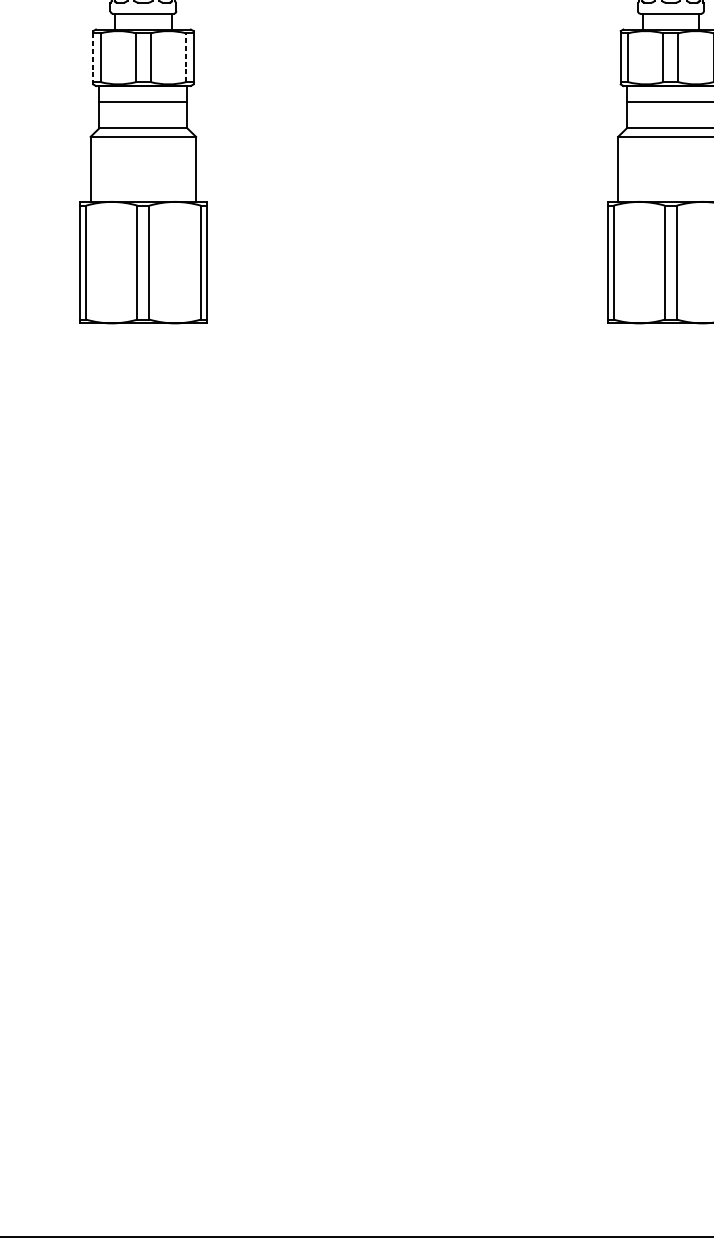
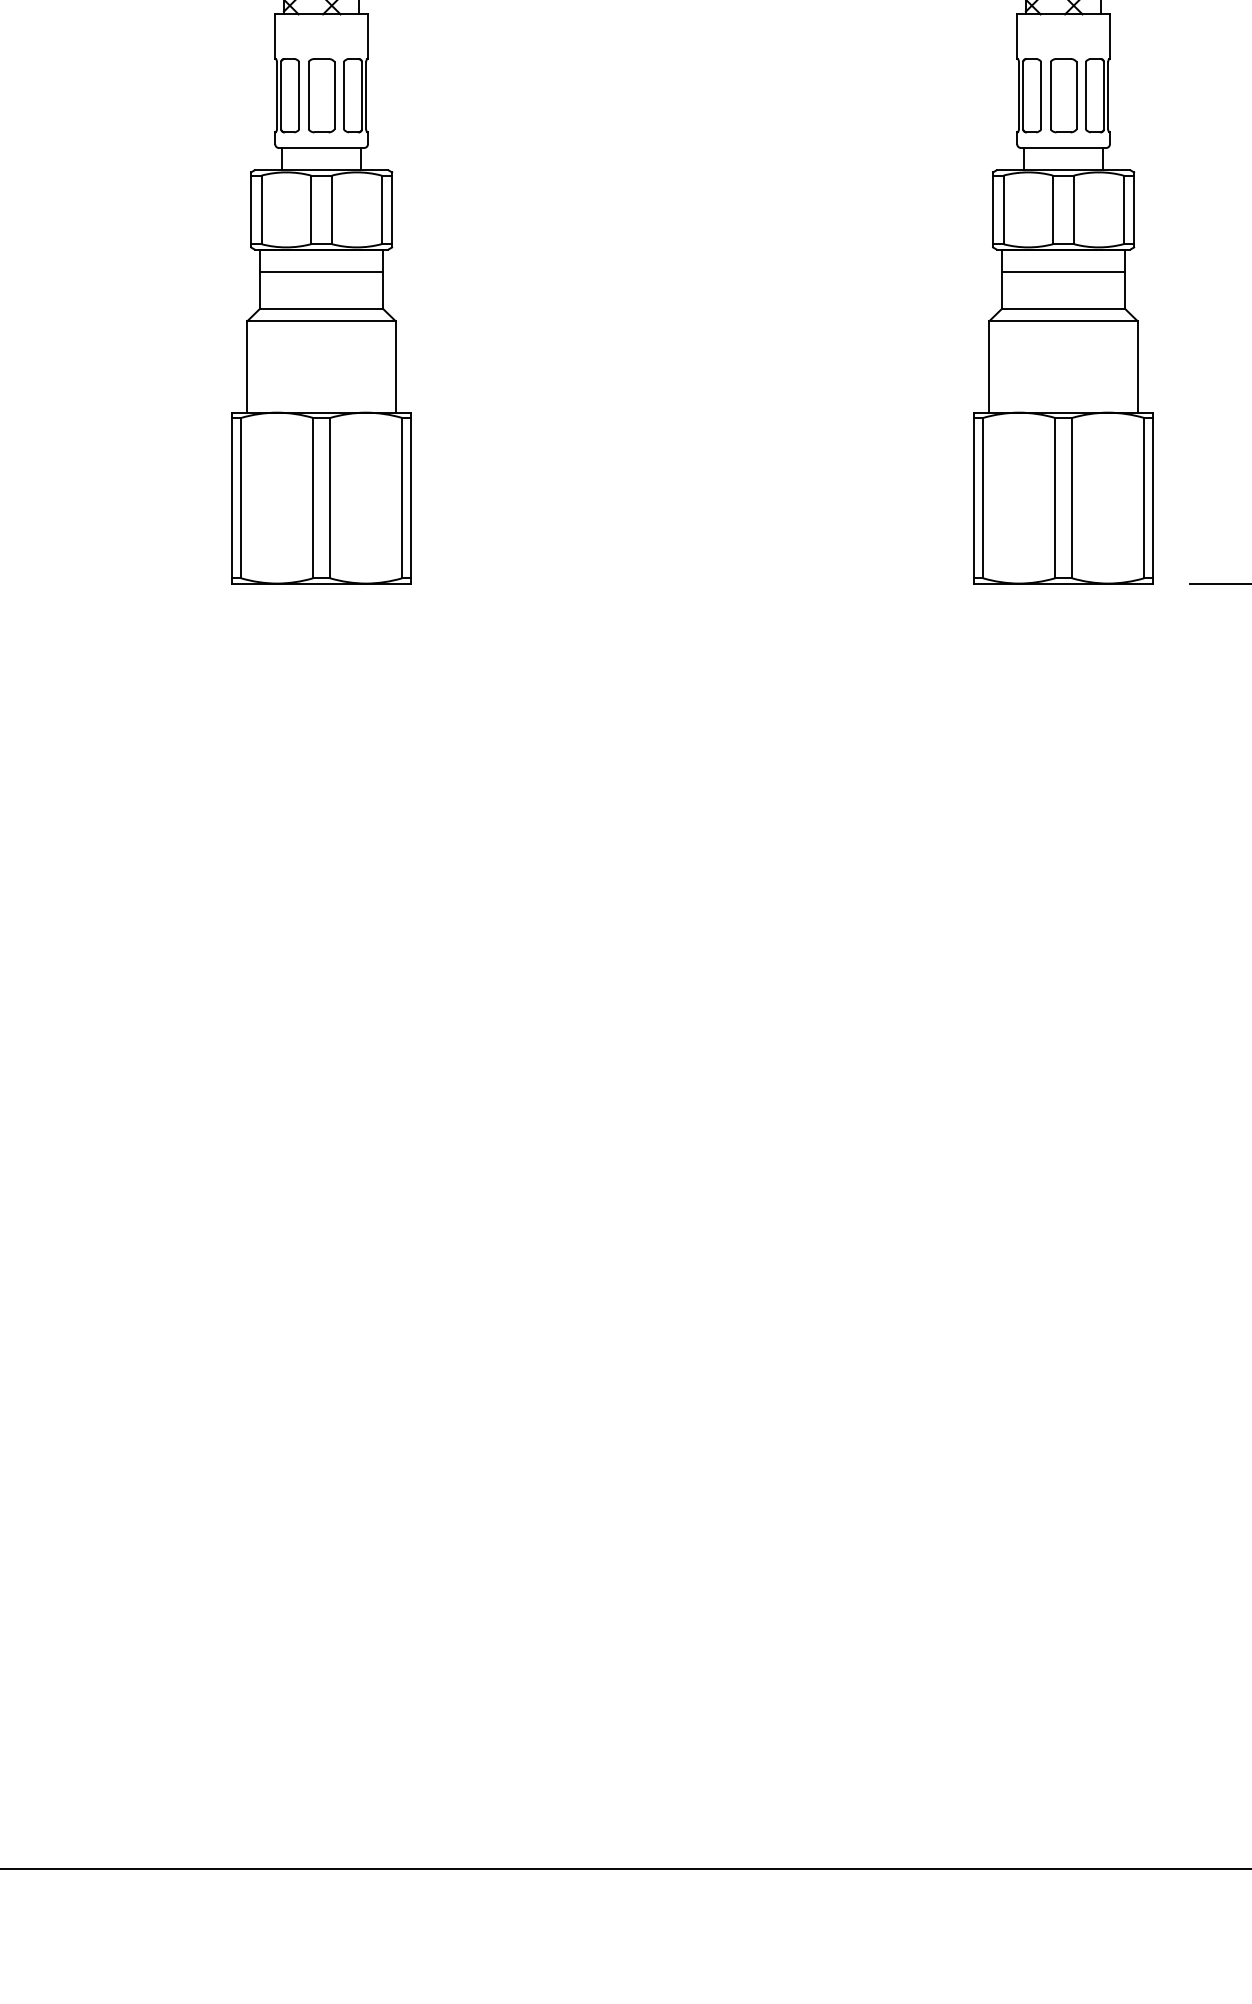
line: (186, 57) -> (381, 209), dashed -> solid
line: (93, 58) -> (251, 210), dashed -> solid

